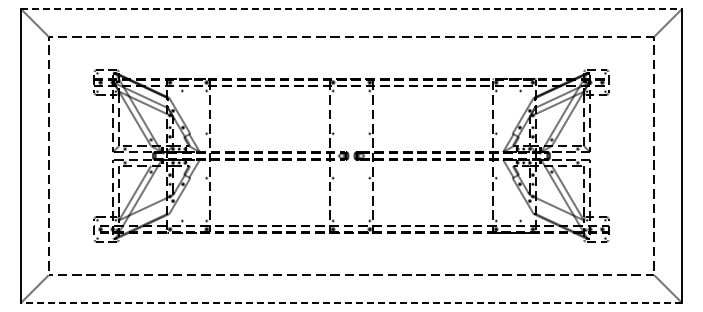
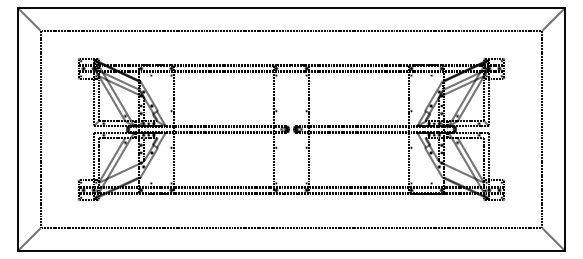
line: (351, 9) -> (291, 8), dashed -> solid
line: (351, 302) -> (291, 250), dashed -> solid

